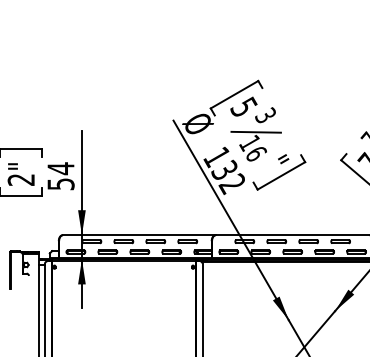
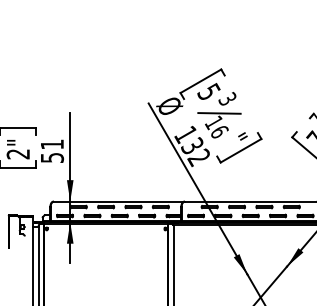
text: (61, 168) -> (52, 144), 54 -> 51

